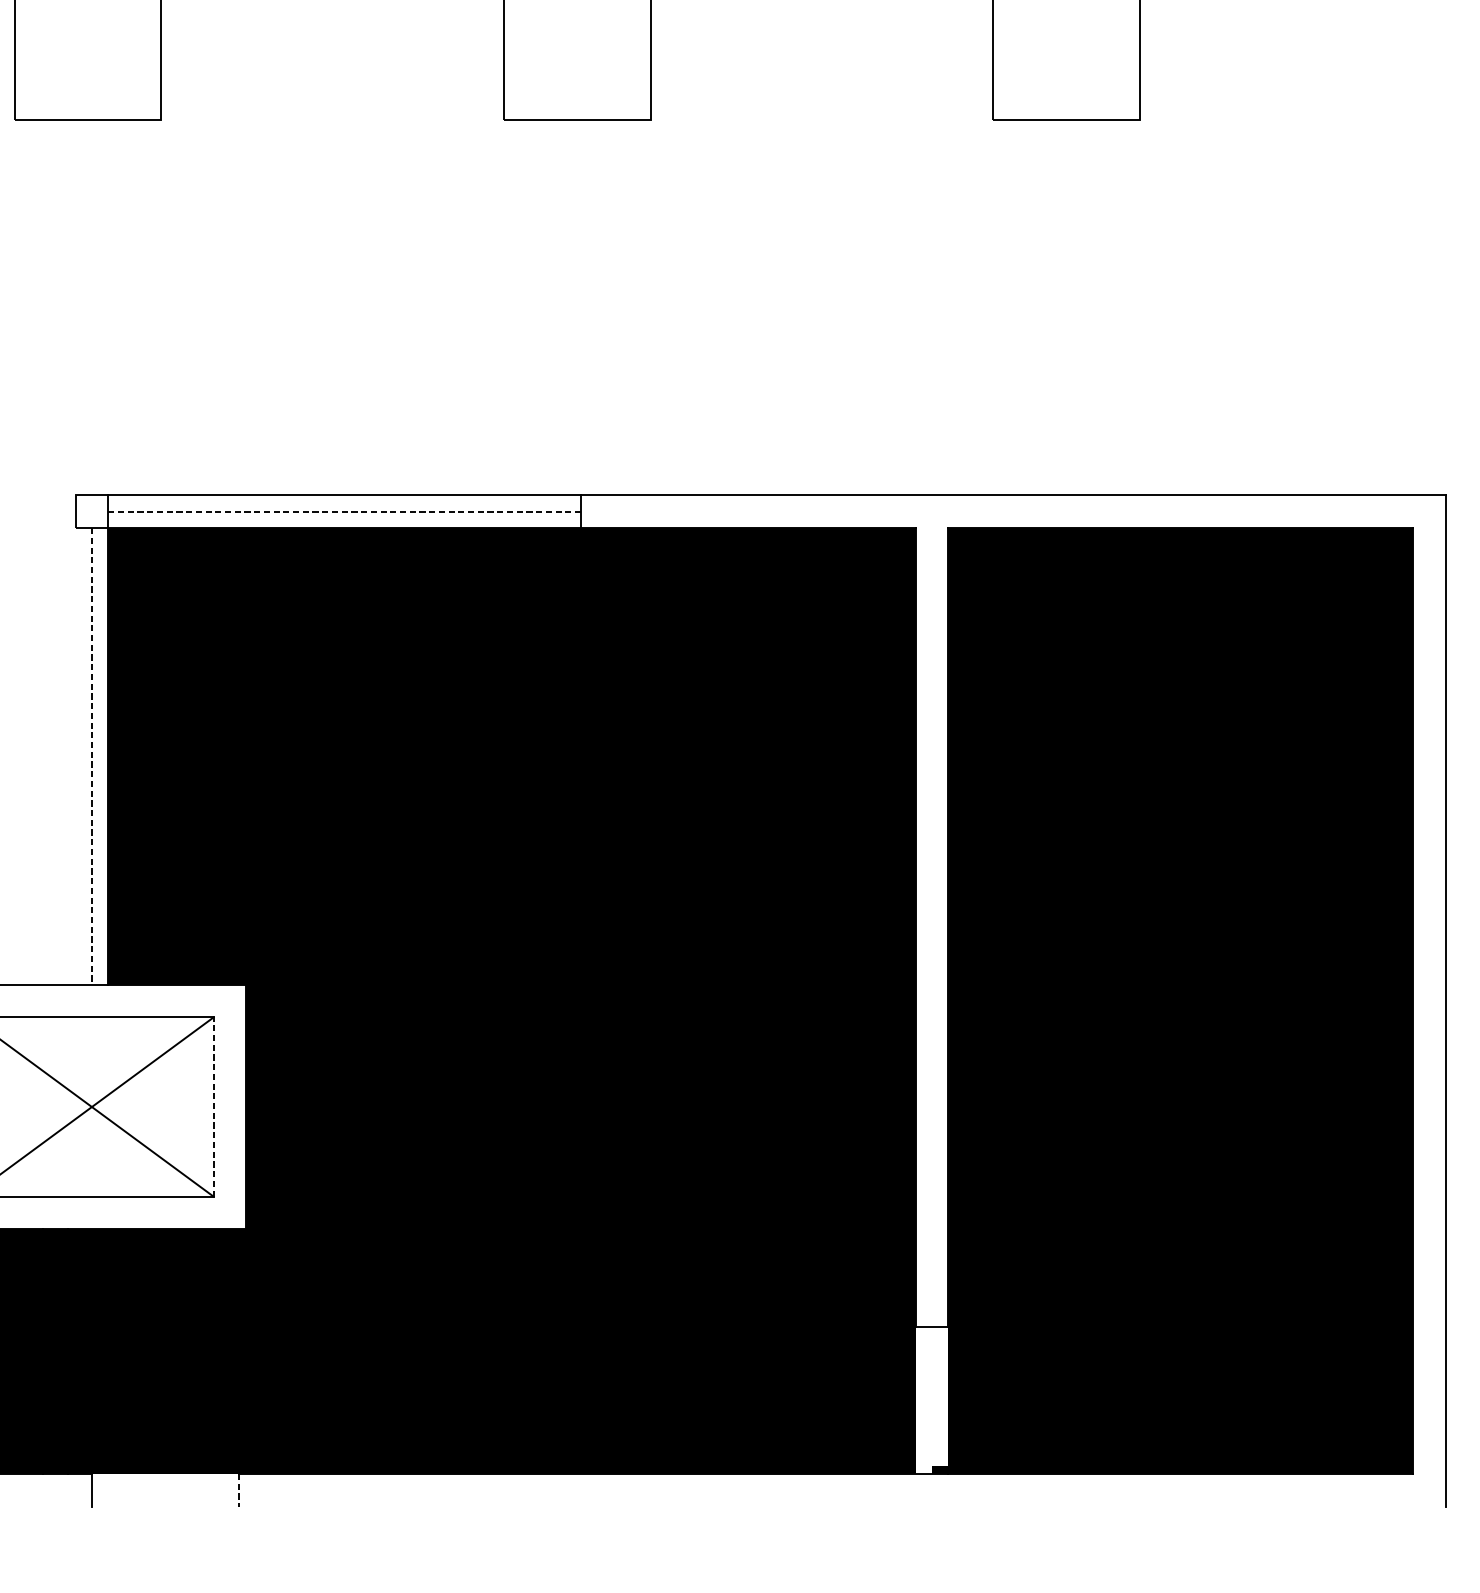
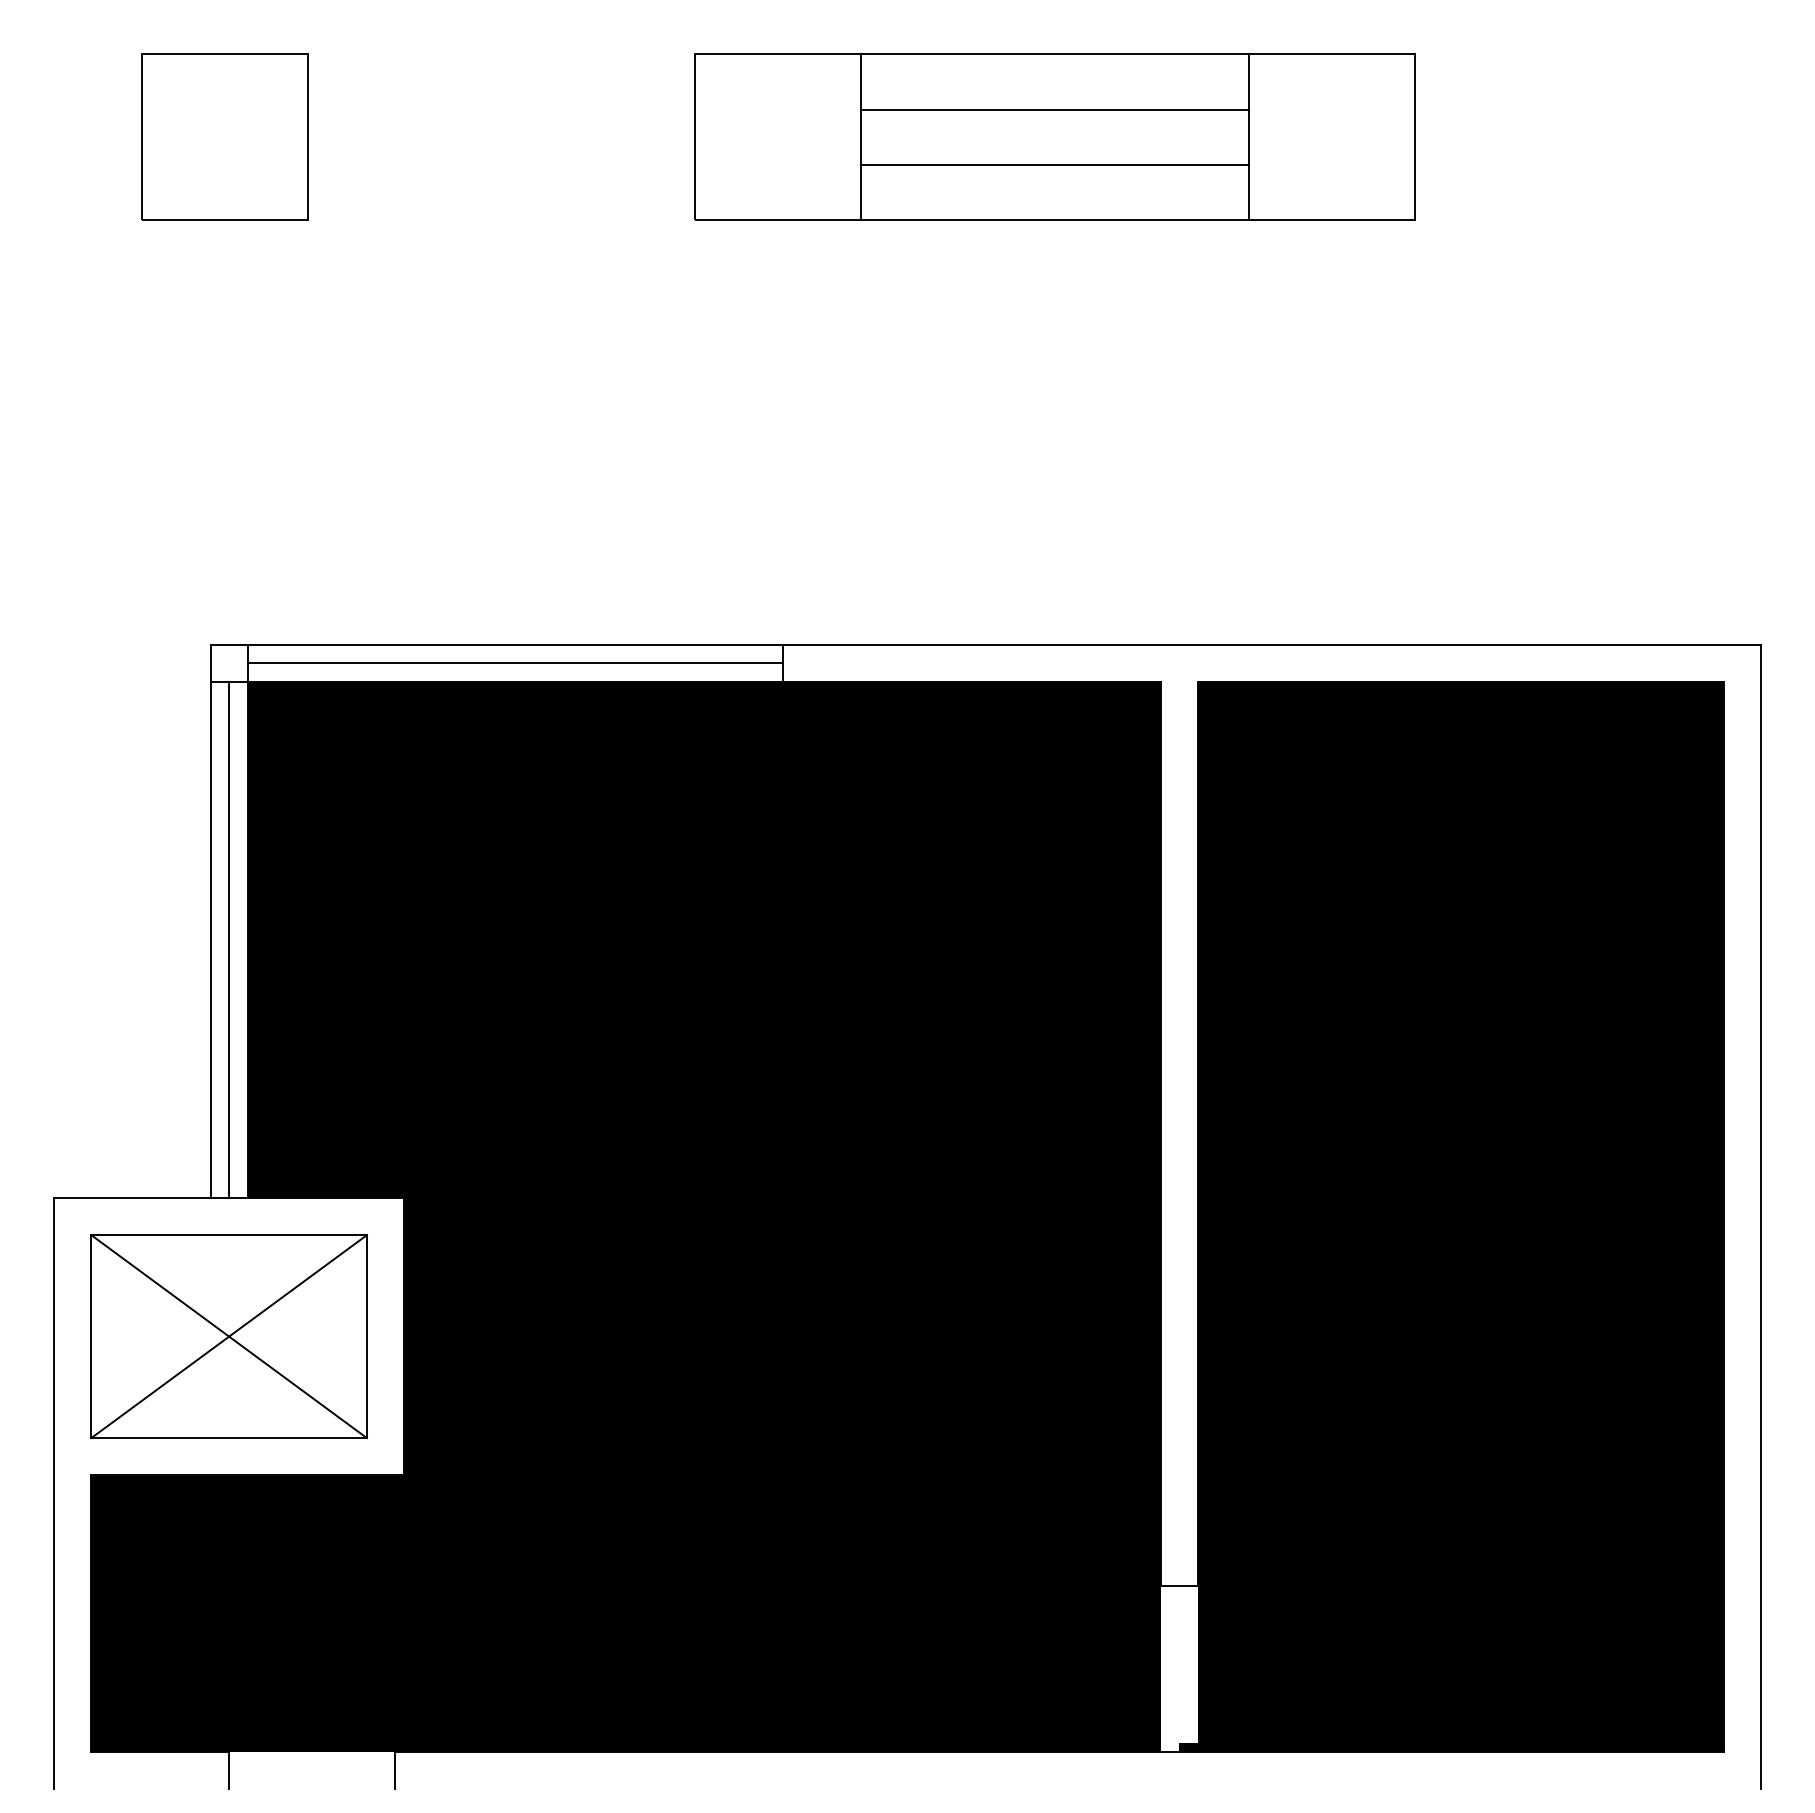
line: (821, 22) -> (1054, 109), added
line: (821, 71) -> (1054, 165), added
line: (821, 120) -> (1054, 220), added
line: (345, 512) -> (515, 663), dashed -> solid
line: (75, 756) -> (210, 939), added
line: (92, 756) -> (229, 940), dashed -> solid
line: (213, 1106) -> (366, 1336), dashed -> solid
line: (239, 1490) -> (395, 1770), dashed -> solid

